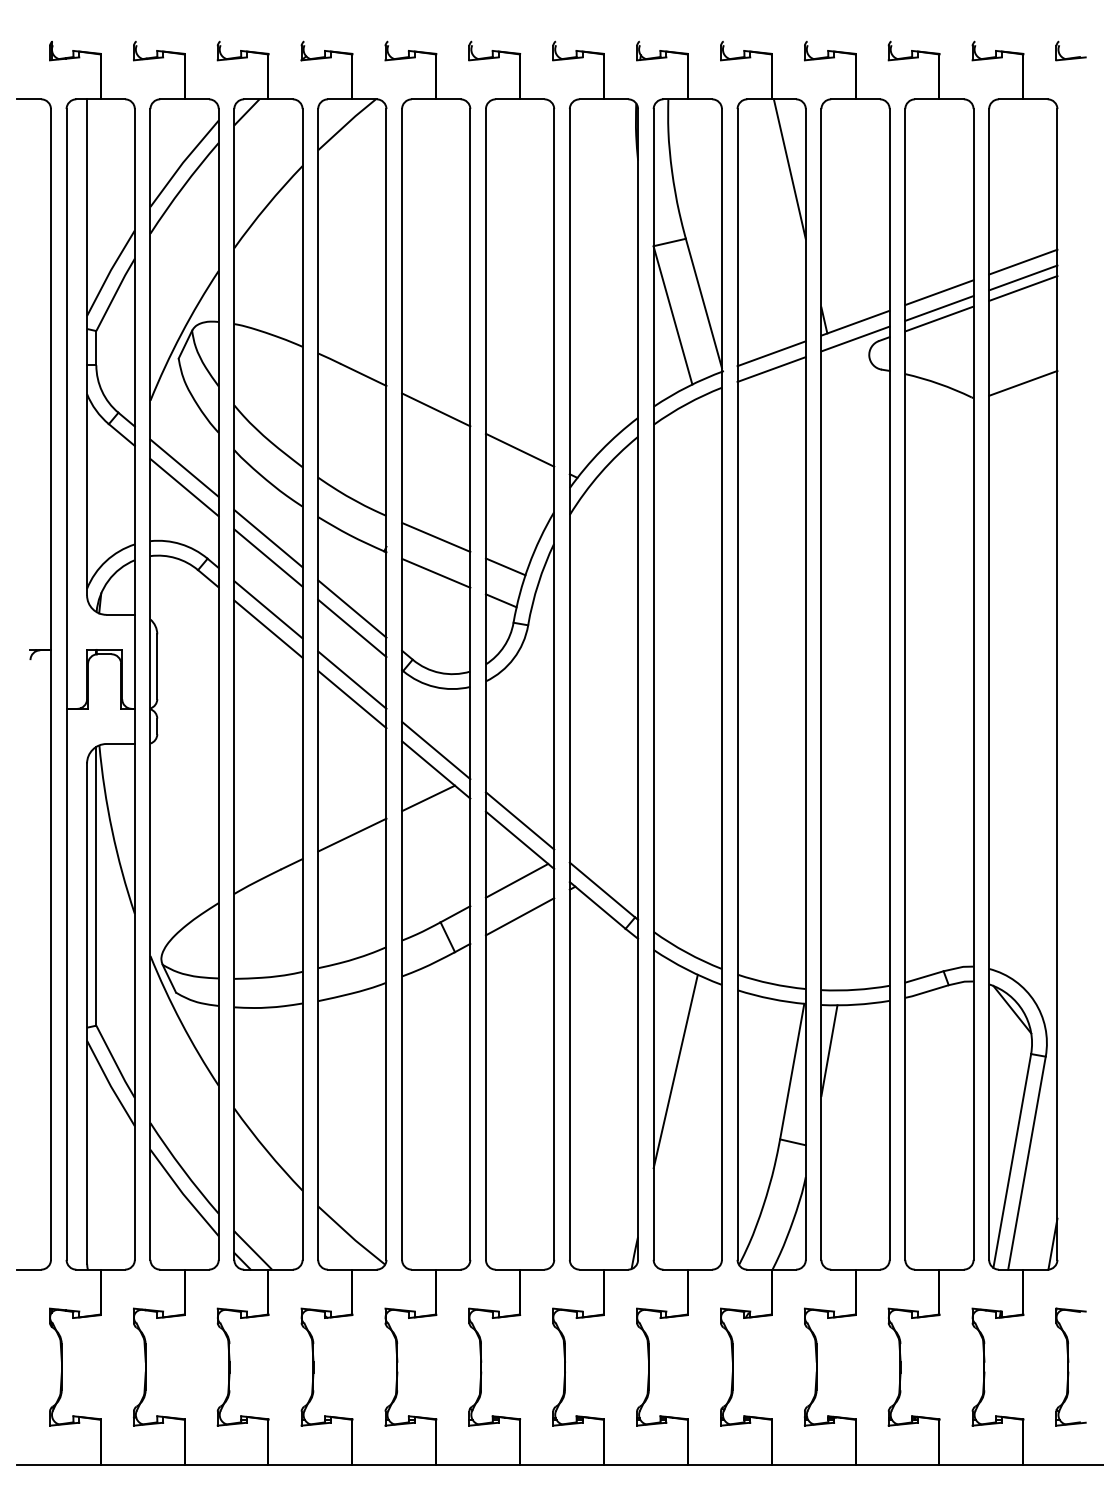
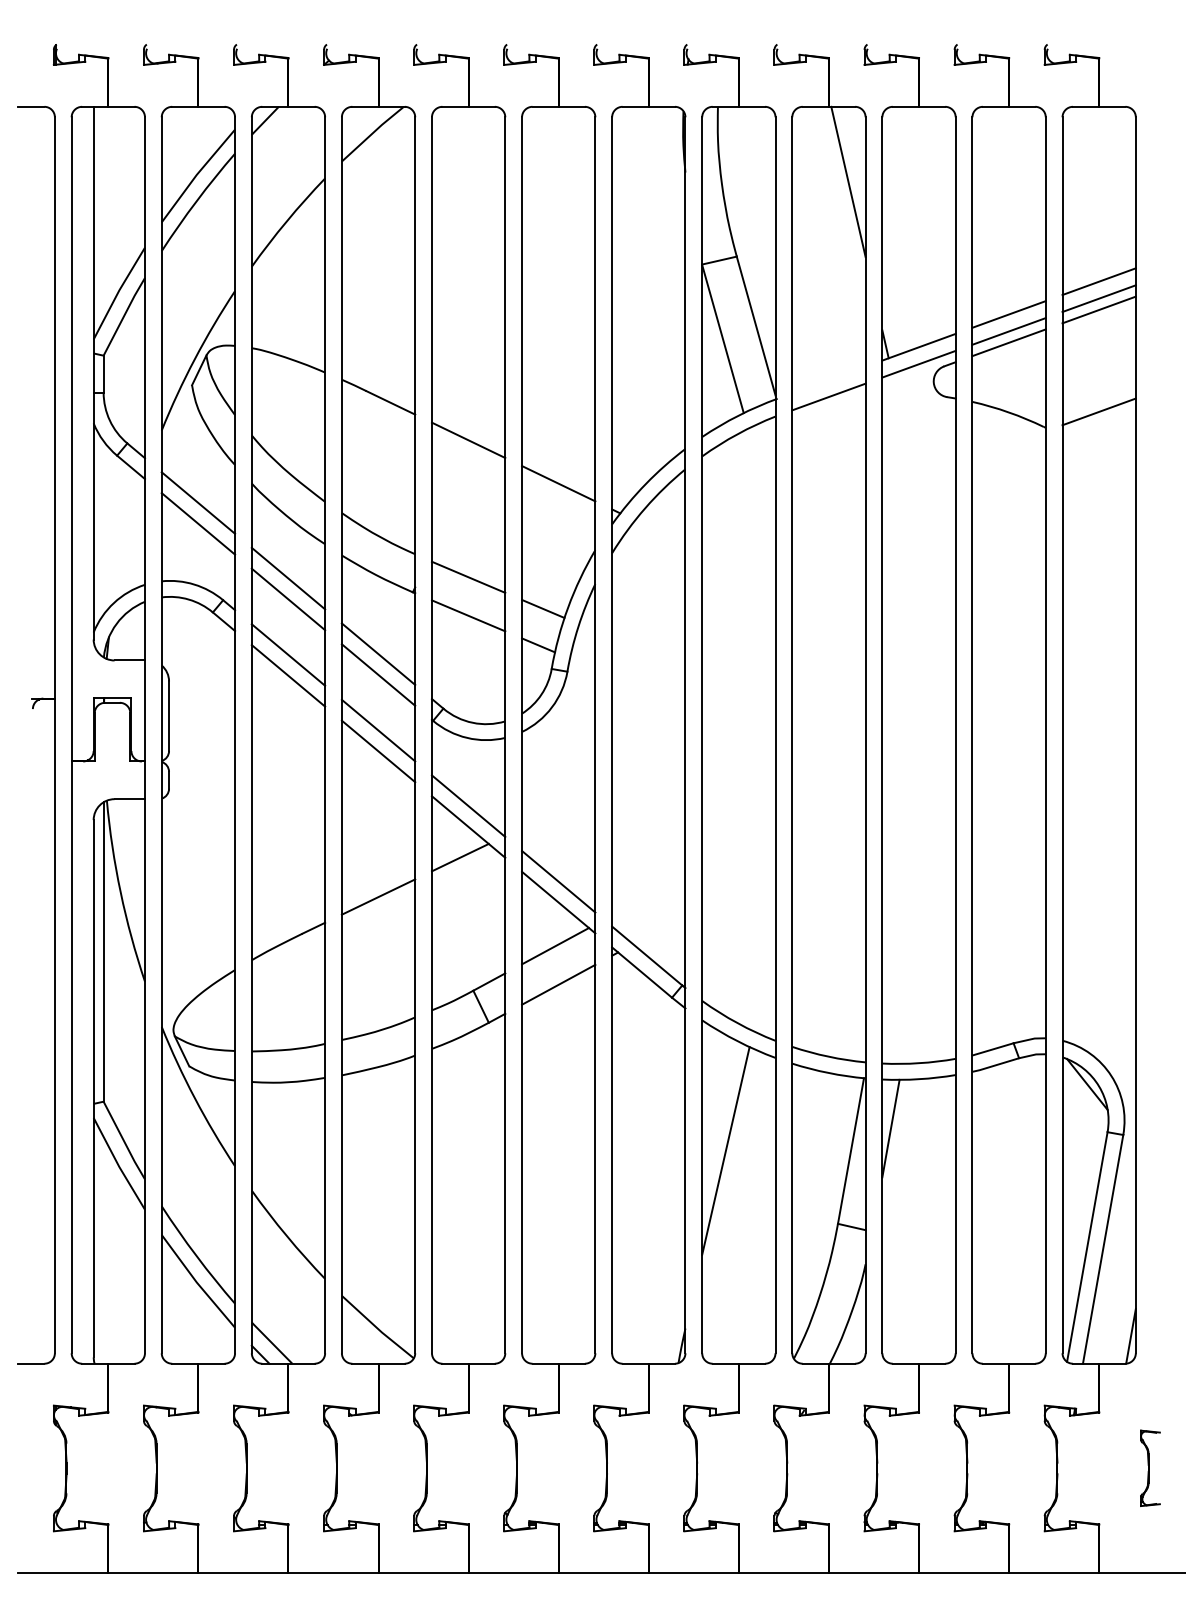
part: (1070, 57) -> (1149, 61), removed
line: (771, 353) -> (828, 379), removed
part: (1070, 1366) -> (1149, 1467), size x0.6

